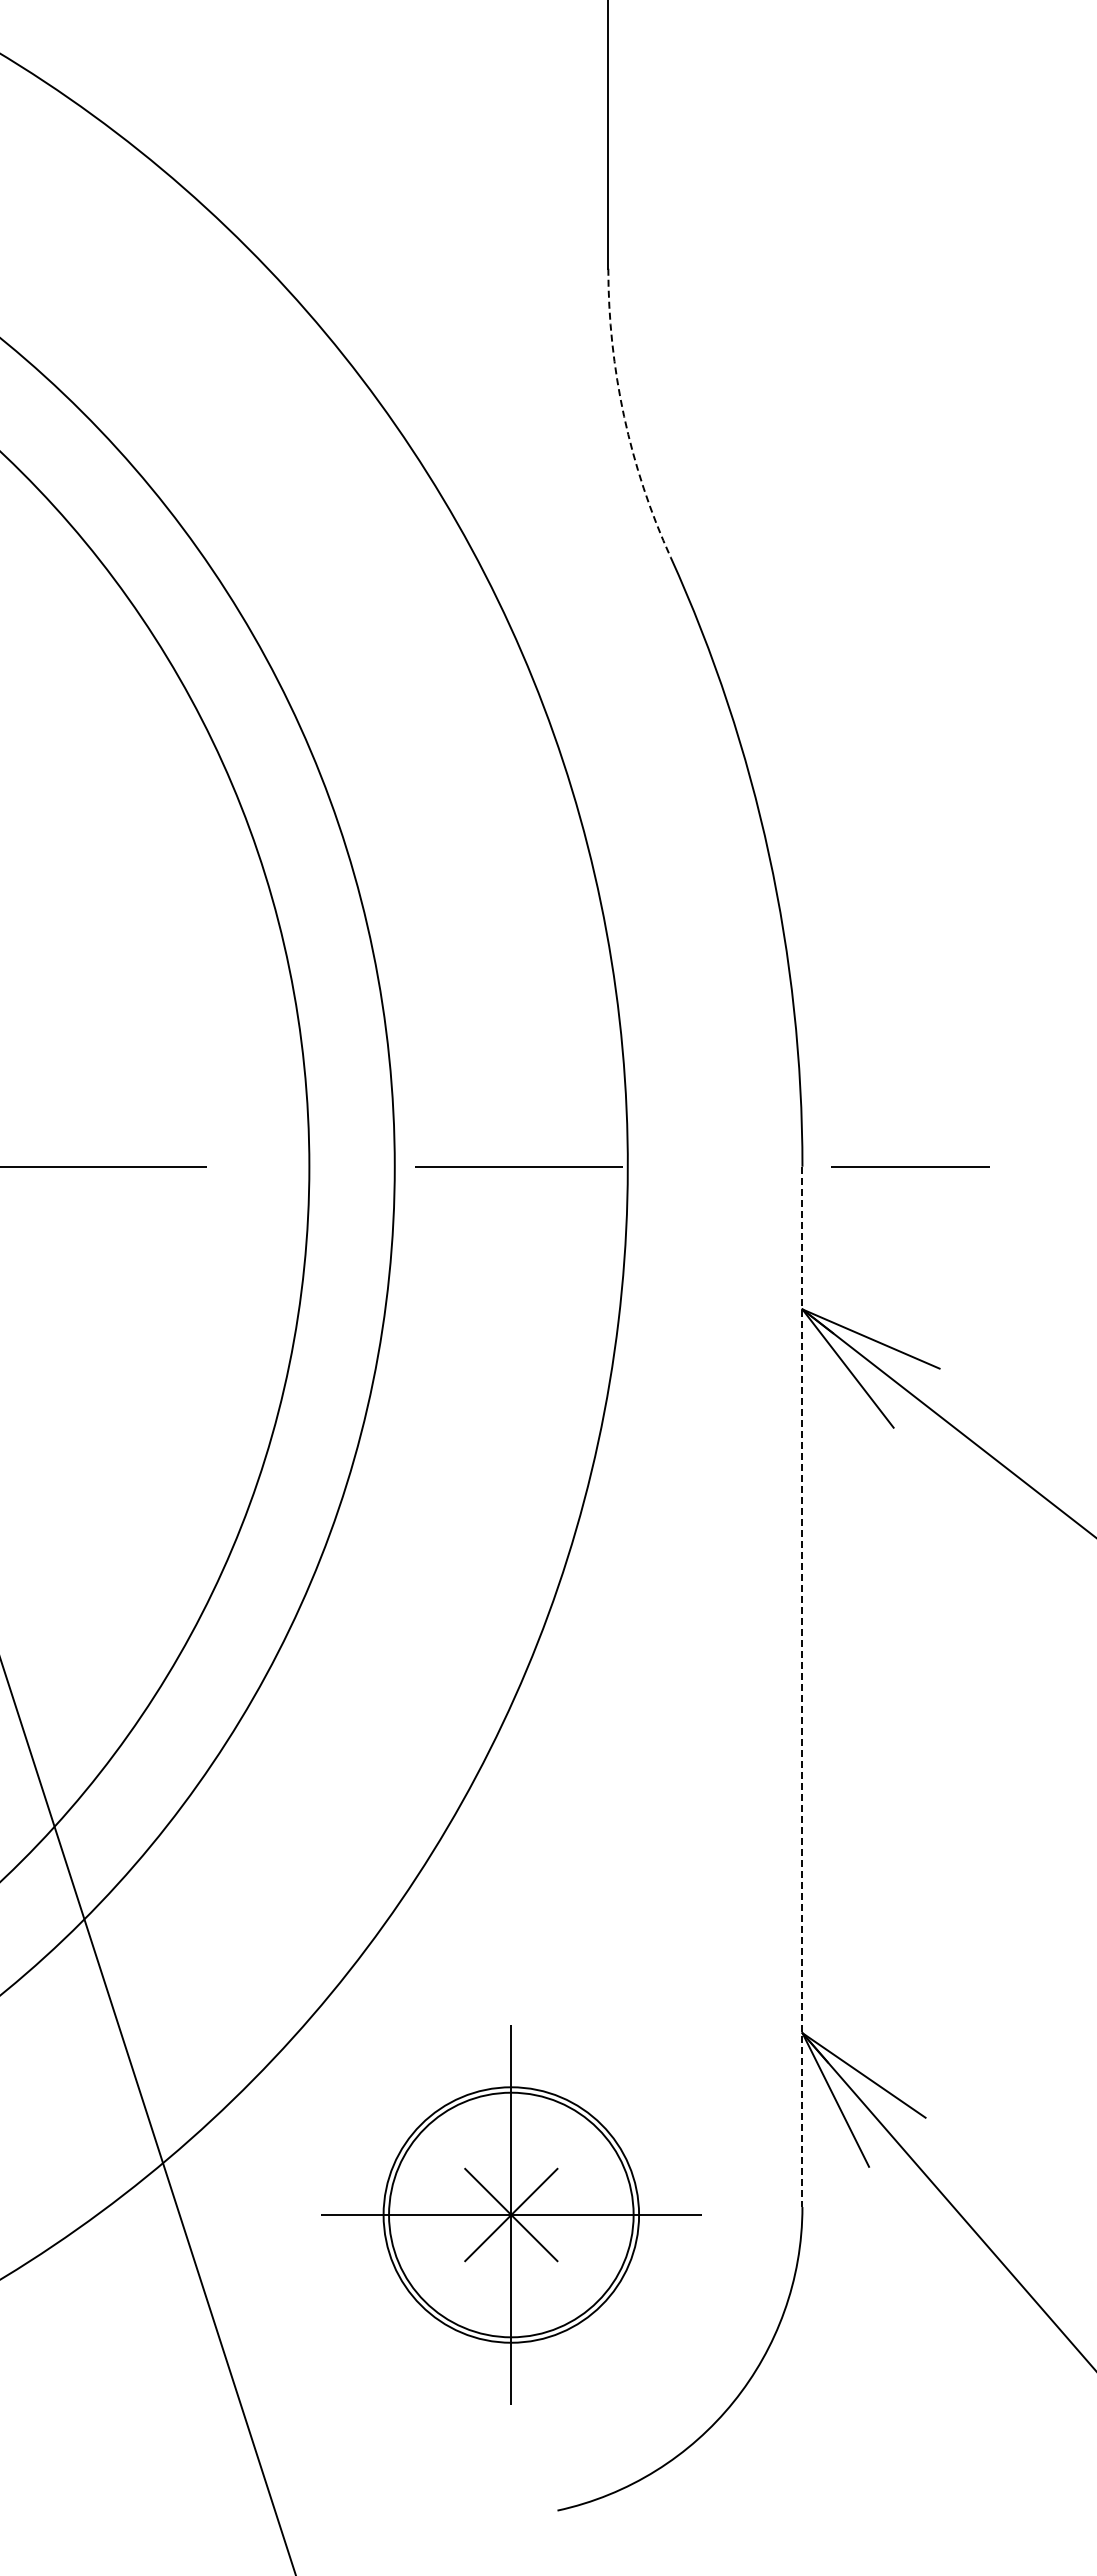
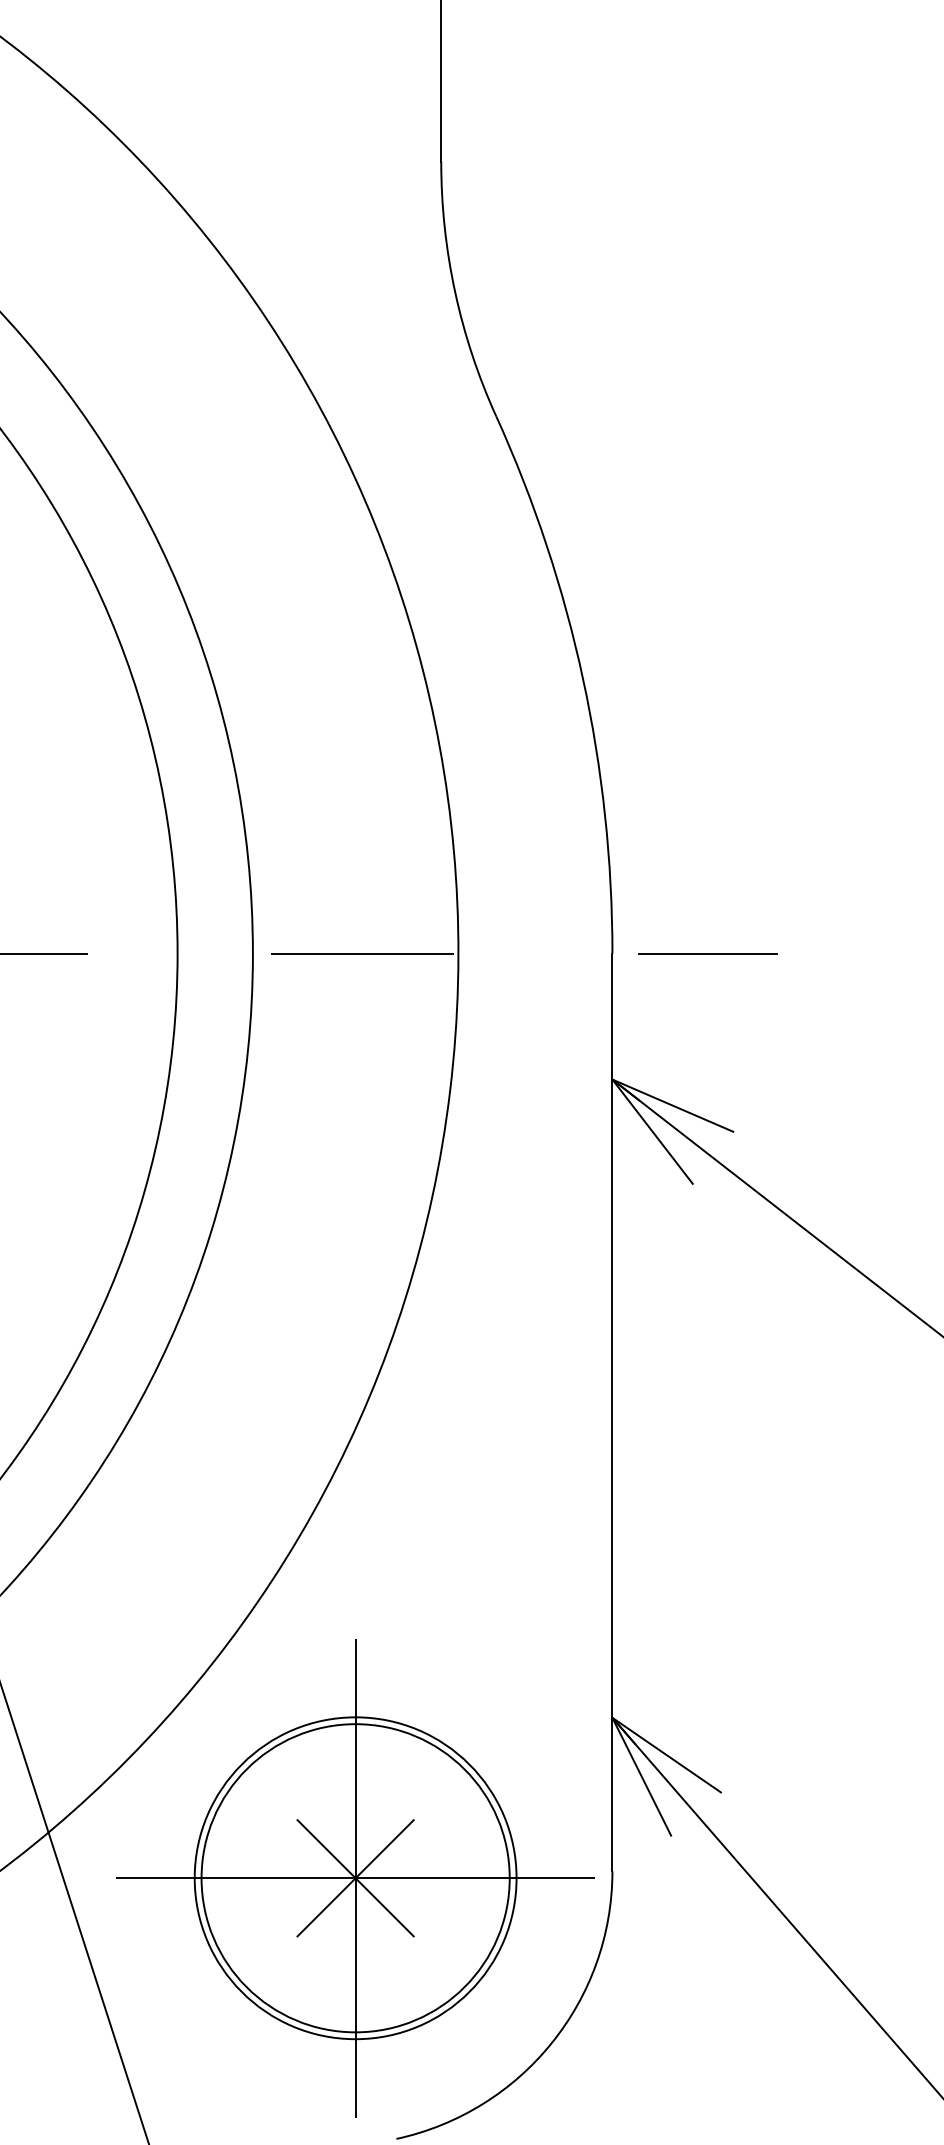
arc: (624, 416) -> (455, 292), dashed -> solid
line: (802, 1687) -> (612, 1413), dashed -> solid
part: (511, 2214) -> (355, 1877), size x1.43

